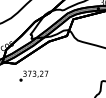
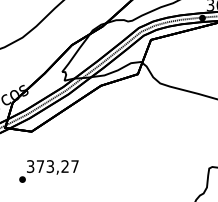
text: (33, 75) -> (48, 170), moved

